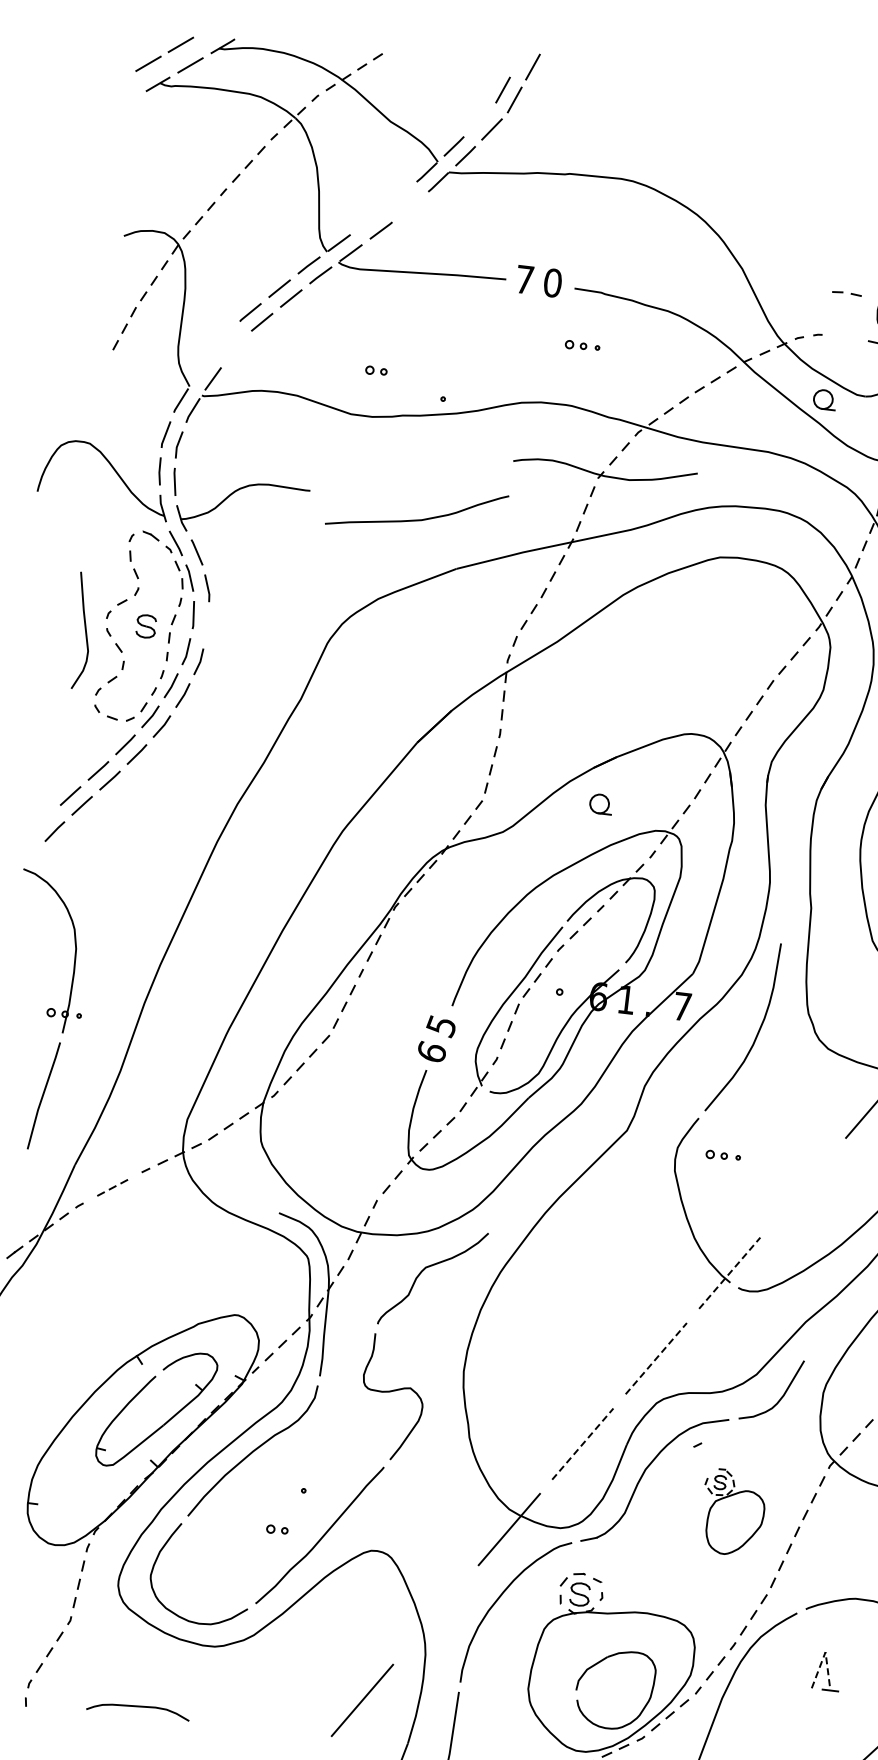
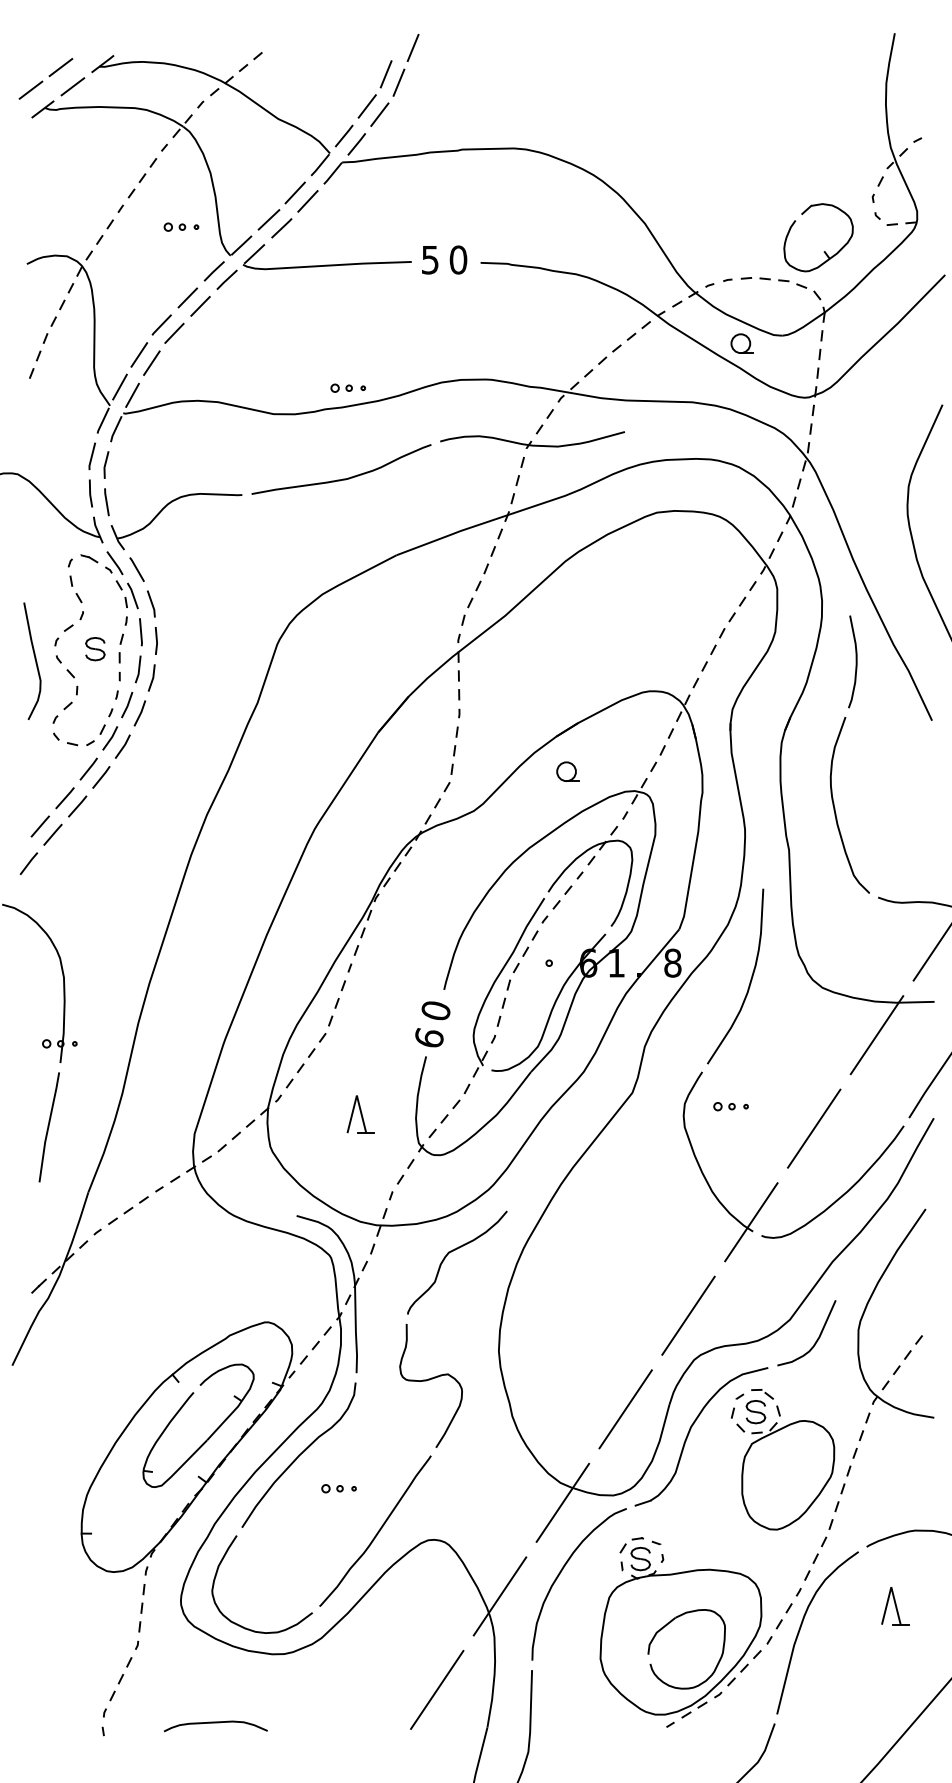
line: (479, 119) -> (366, 106), added
line: (398, 196) -> (294, 192), added
line: (409, 207) -> (307, 201), added
line: (369, 220) -> (268, 219), added
text: (525, 280) -> (430, 260), 7 -> 5
part: (846, 293) -> (755, 278), moved
line: (224, 339) -> (139, 354), added
part: (582, 345) -> (181, 226), moved
line: (235, 348) -> (151, 362), added
line: (201, 368) -> (119, 386), added
part: (376, 370) -> (341, 387), moved
curve: (416, 519) -> (342, 478), moved
line: (207, 624) -> (155, 639), added
text: (682, 1005) -> (672, 962), 7 -> 8
text: (441, 1026) -> (435, 1011), 5 -> 0
part: (354, 1119) -> (360, 1114), added
part: (112, 1187) -> (128, 1210), size x1.43
line: (803, 1187) -> (814, 1128), added
line: (729, 1273) -> (751, 1222), dashed -> solid
line: (656, 1358) -> (688, 1315), dashed -> solid
line: (582, 1444) -> (625, 1409), dashed -> solid
part: (732, 1512) -> (782, 1459), size x1.67
part: (277, 1529) -> (332, 1488), moved
line: (435, 1615) -> (499, 1596), added
line: (825, 1652) -> (891, 1587), dashed -> solid

